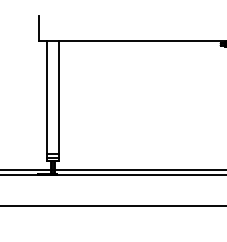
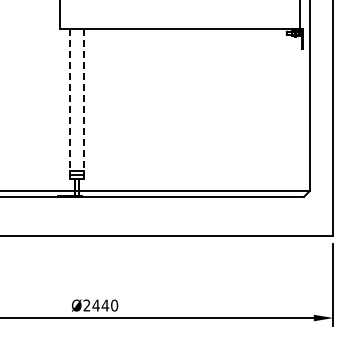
line: (47, 100) -> (69, 103), solid -> dashed
line: (59, 101) -> (84, 104), solid -> dashed

